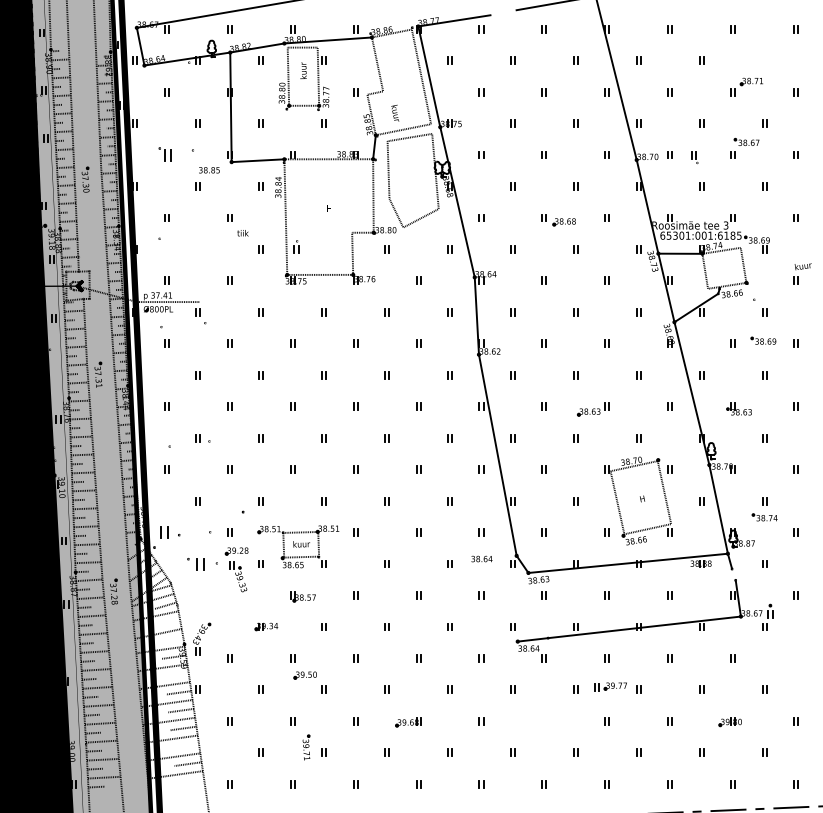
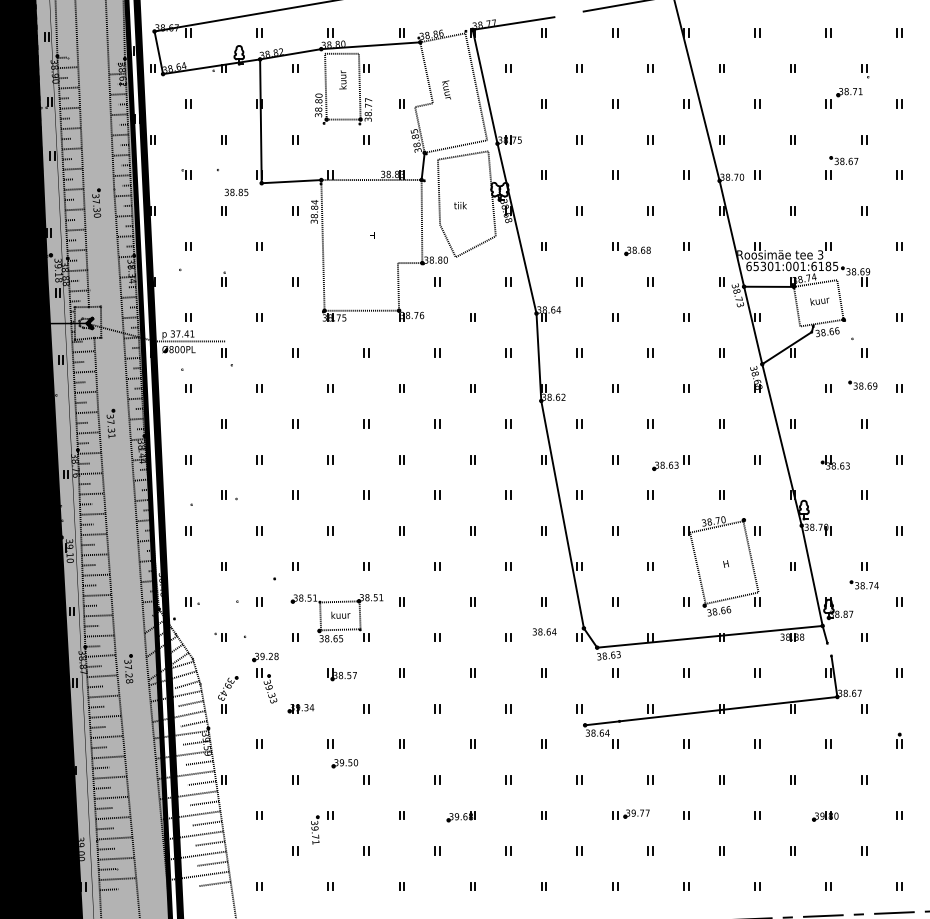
text: (395, 112) -> (446, 89), moved
part: (165, 154) -> (186, 174), size x0.62
part: (695, 157) -> (865, 71), moved
text: (242, 233) -> (460, 205), moved
part: (296, 246) -> (223, 278), moved
text: (802, 266) -> (819, 301), moved
part: (170, 532) -> (192, 601), size x0.62
part: (195, 563) -> (220, 636), size x0.62
part: (236, 569) -> (265, 677), moved
part: (770, 610) -> (899, 740), moved
line: (168, 622) -> (190, 703), added
part: (202, 639) -> (228, 694), moved
line: (171, 640) -> (193, 723), added
line: (176, 674) -> (199, 762), added
part: (610, 686) -> (630, 814), moved
line: (185, 746) -> (209, 843), added
part: (306, 747) -> (315, 829), moved
line: (189, 781) -> (214, 883), added

